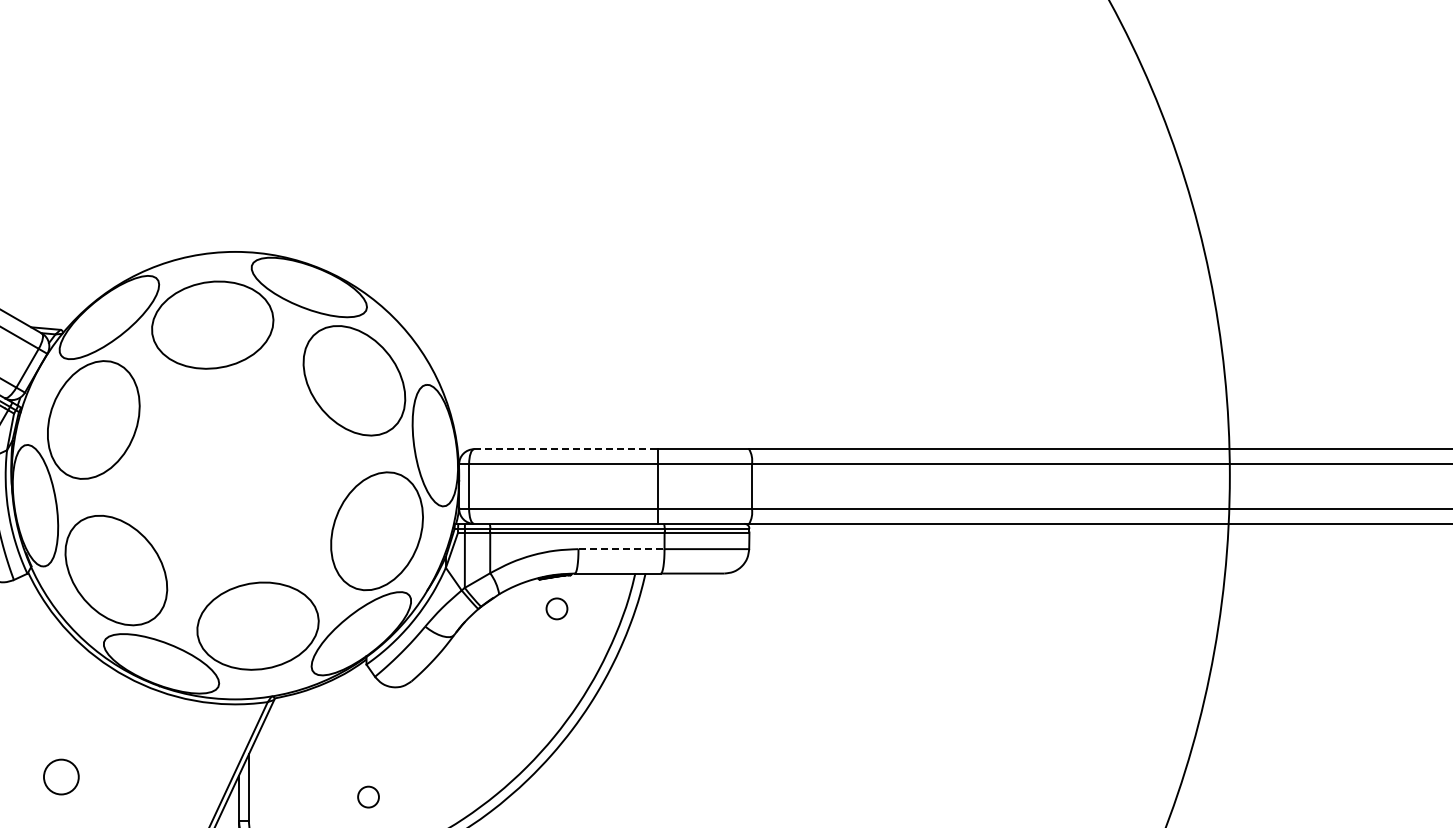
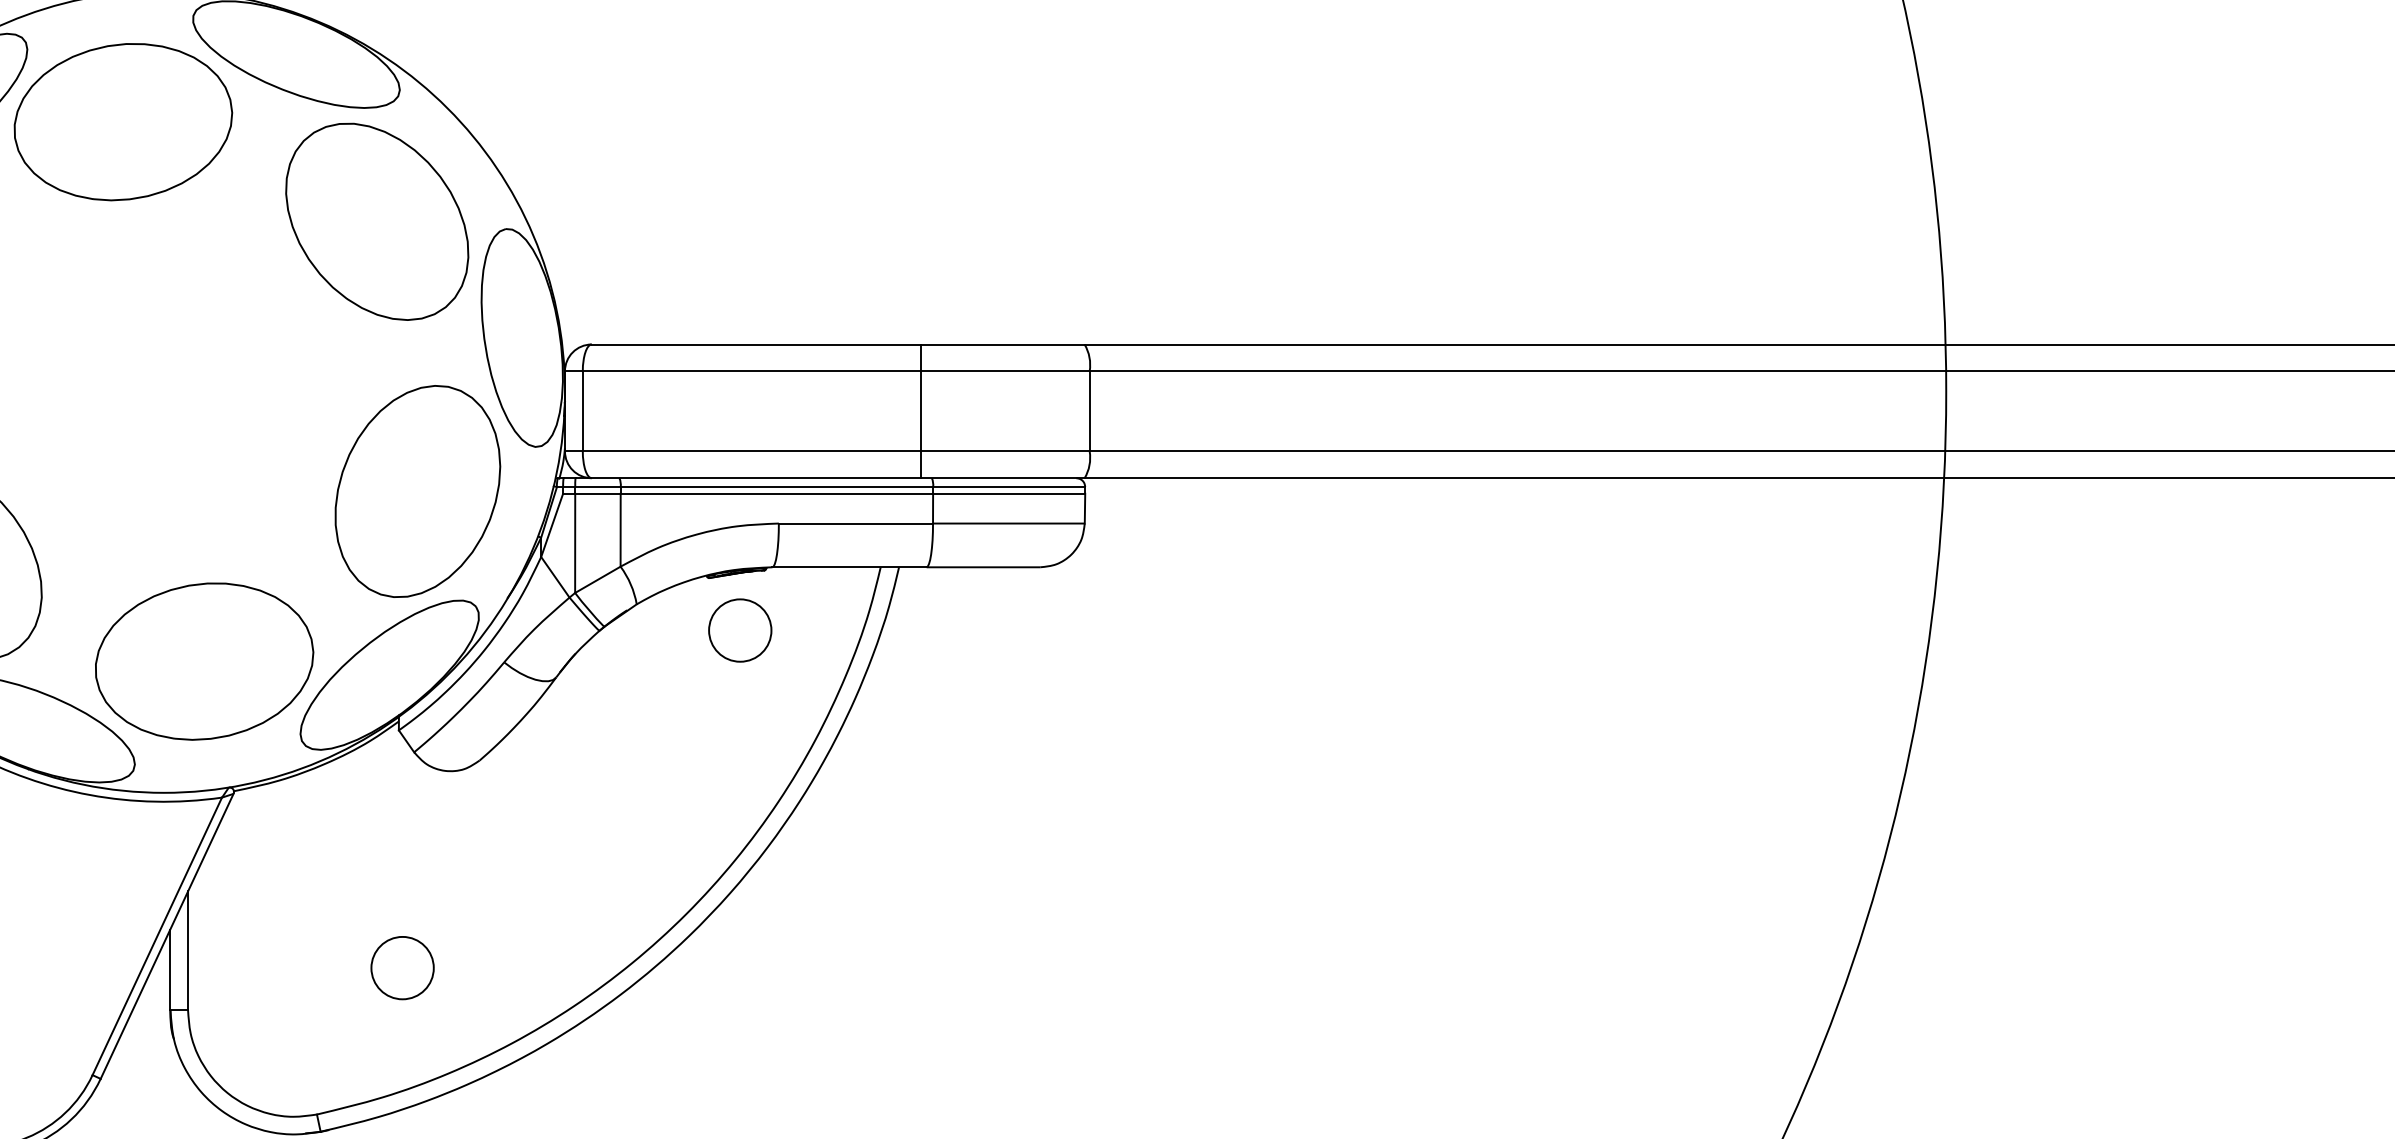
line: (566, 449) -> (757, 344), dashed -> solid
line: (622, 549) -> (857, 524), dashed -> solid
circle: (556, 608) -> (739, 629), size x1.67
circle: (368, 796) -> (402, 966), size x1.67

